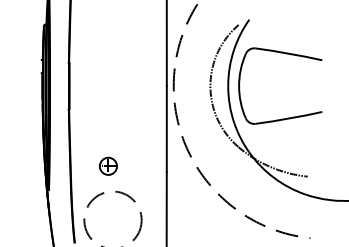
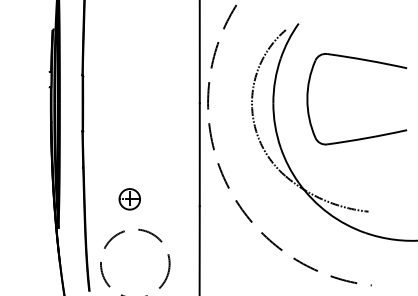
part: (285, 118) -> (363, 137), moved

